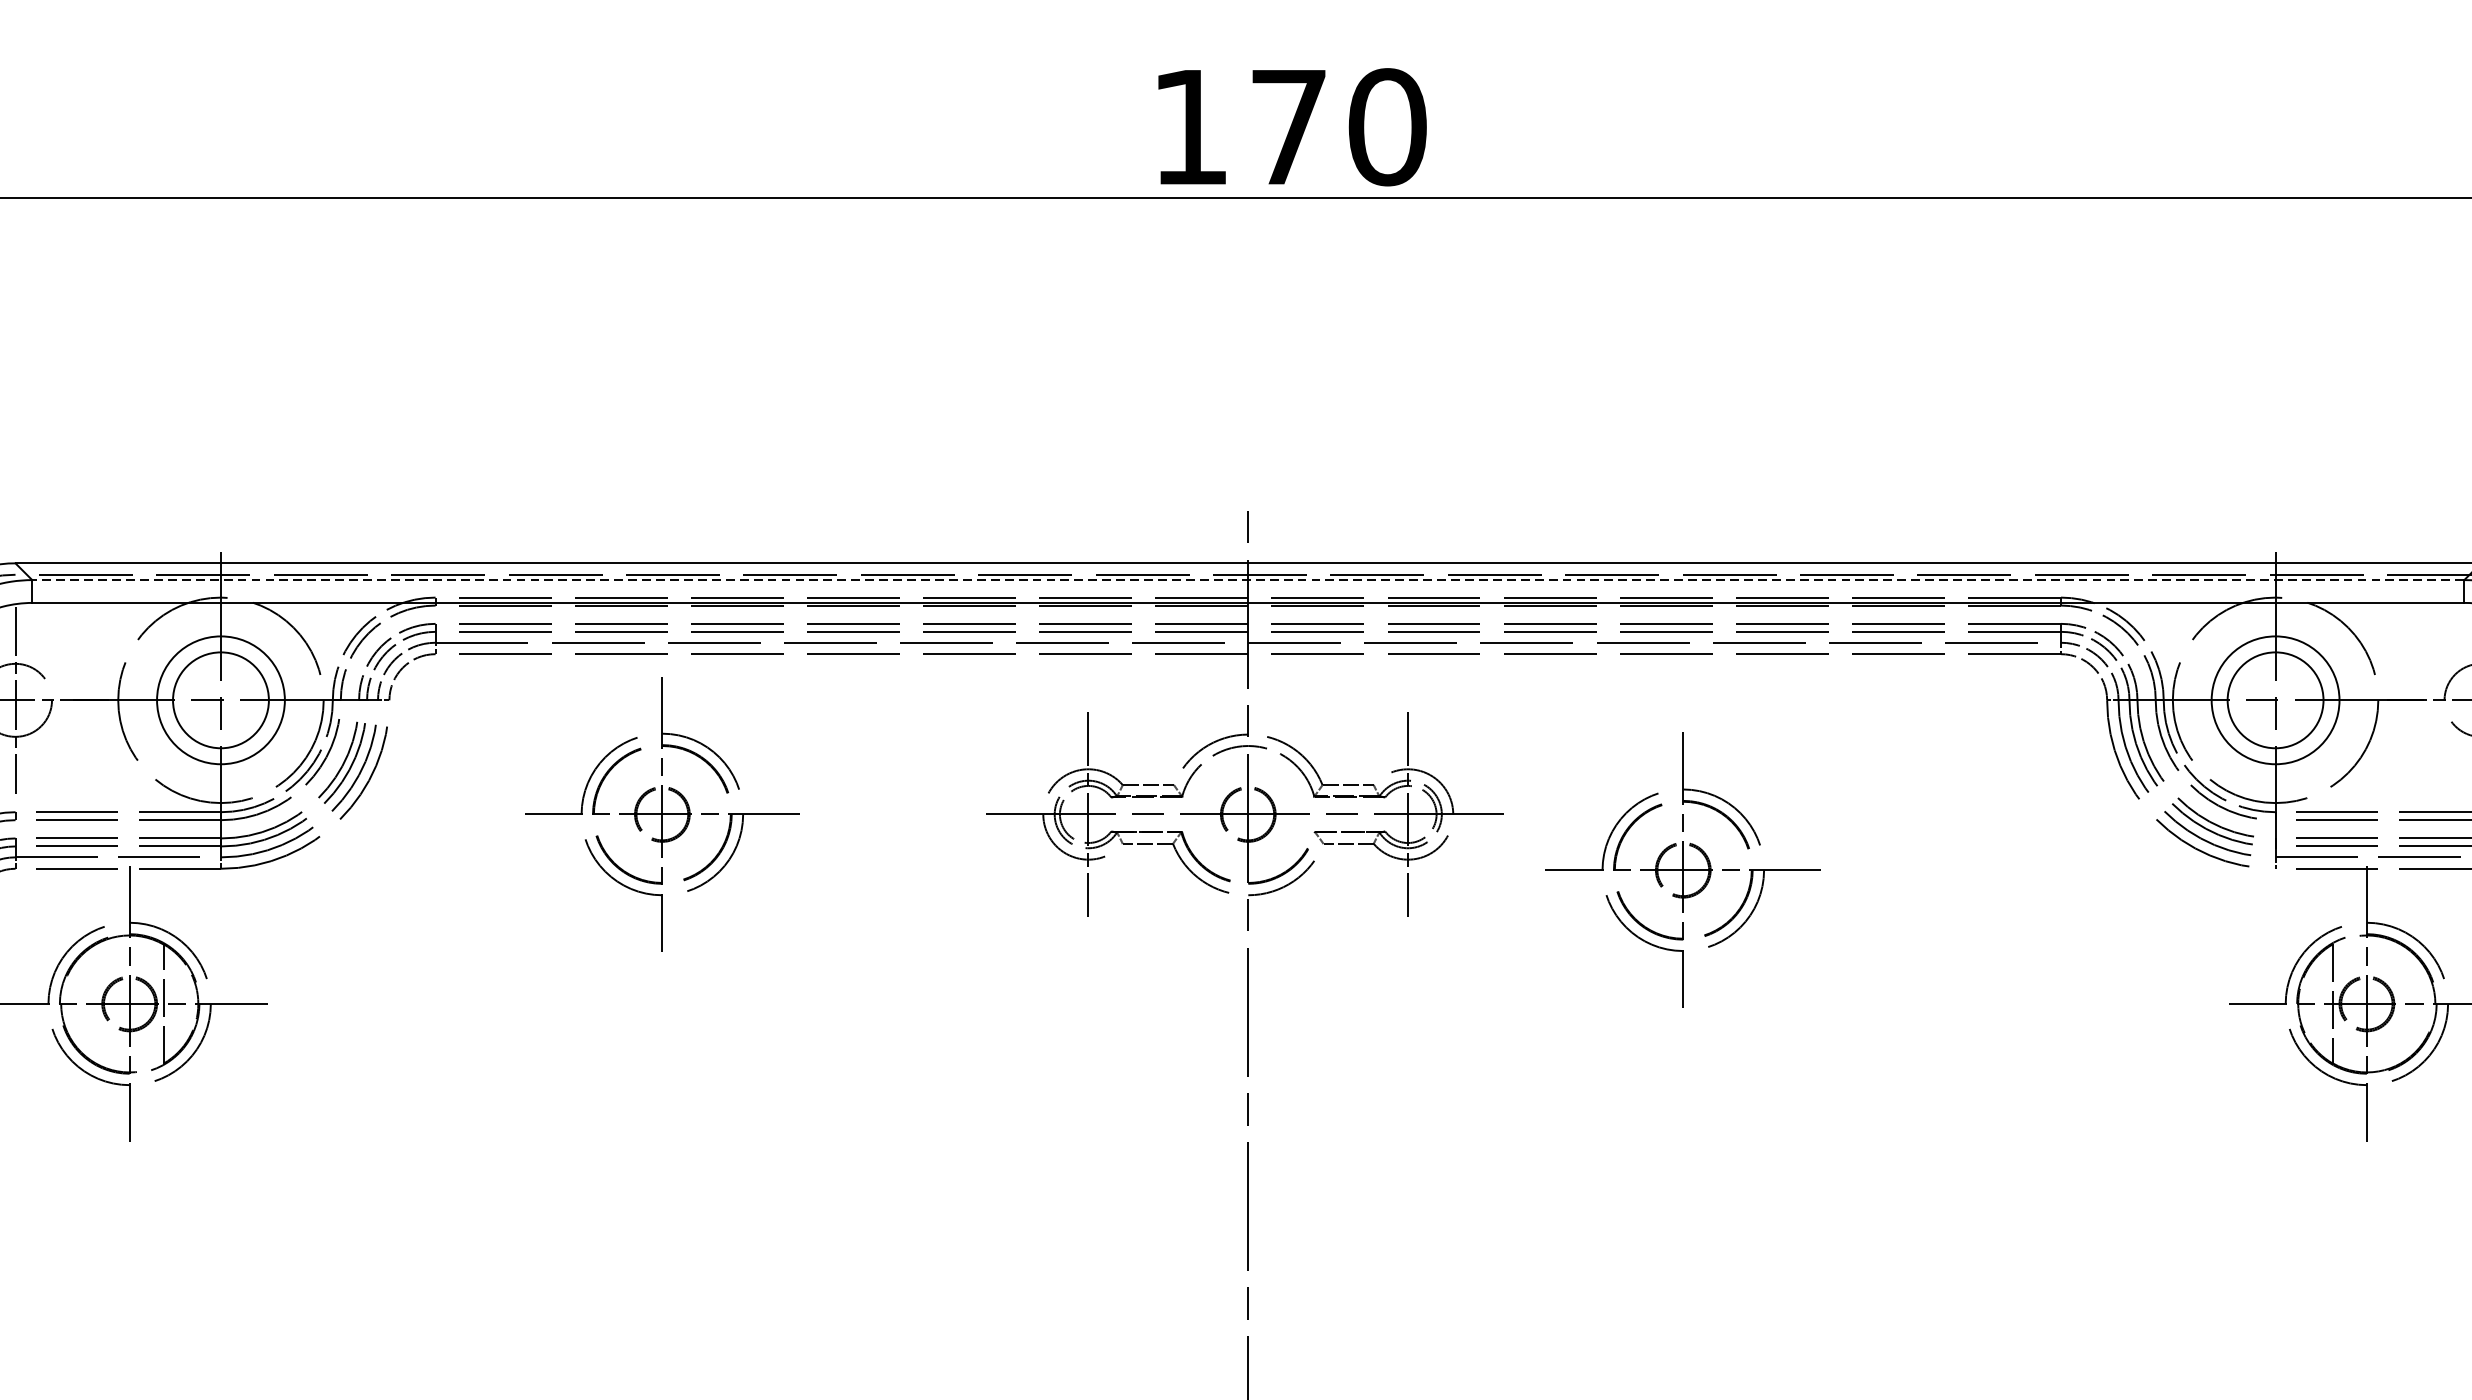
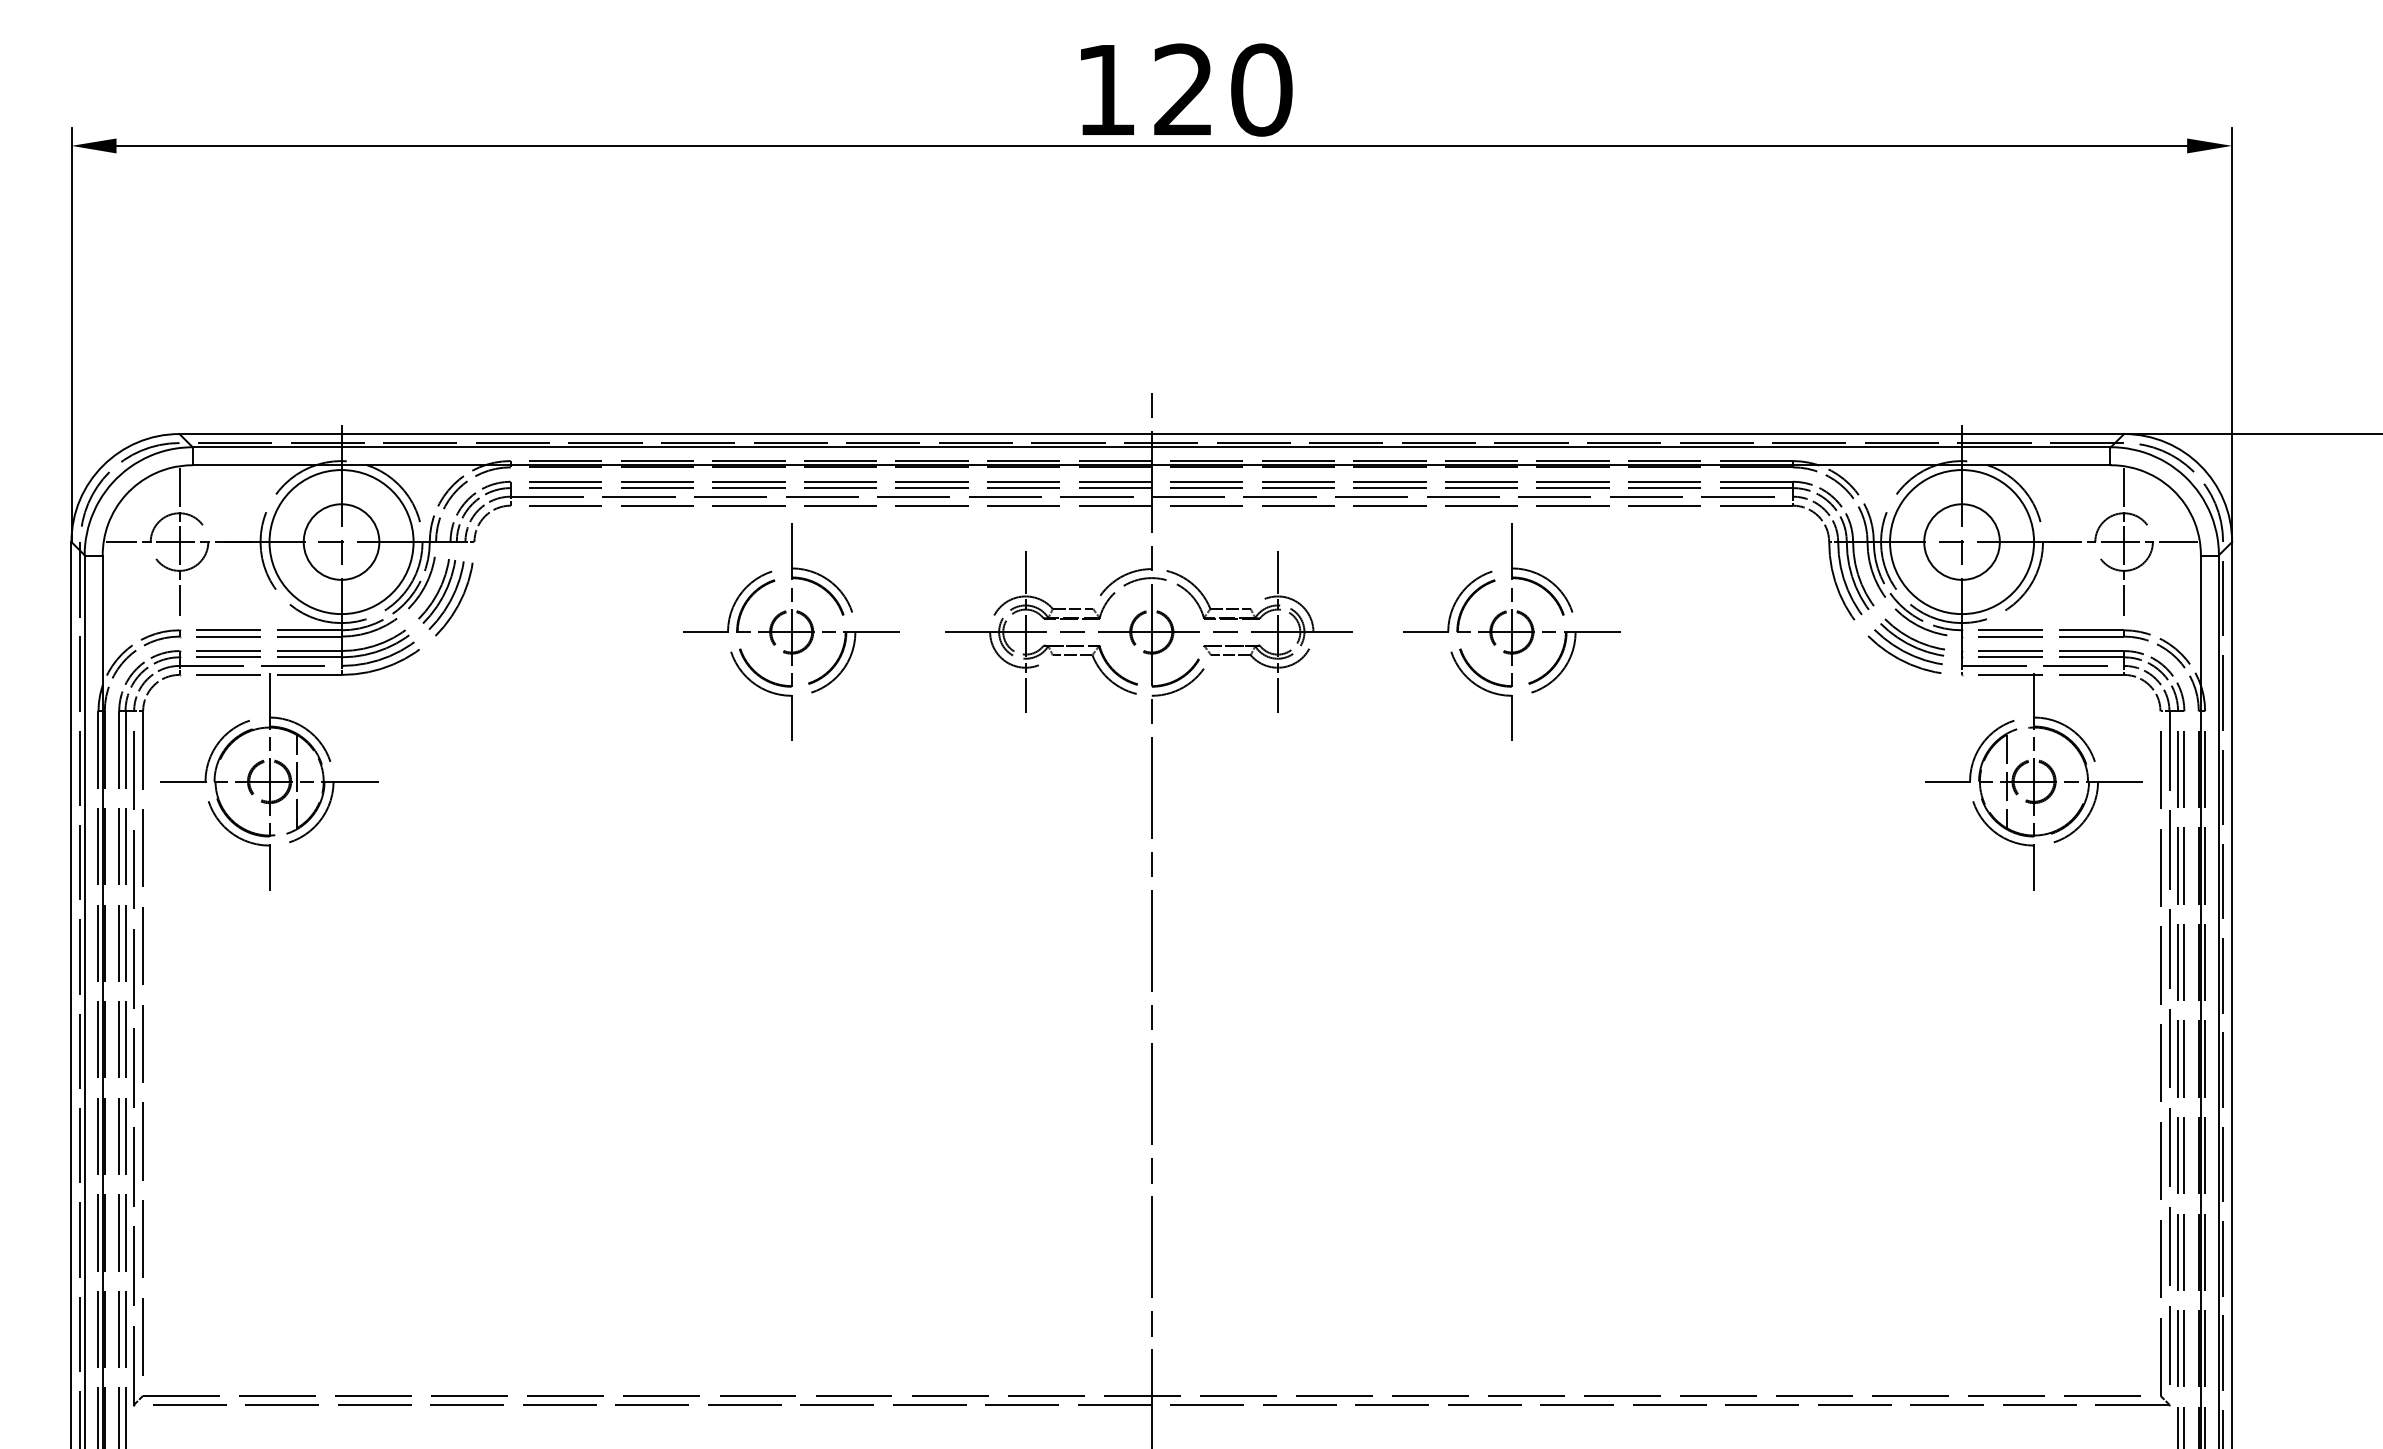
text: (1288, 125) -> (1183, 88), 170 -> 120
line: (1247, 580) -> (1151, 447), dashed -> solid
circle: (220, 700) -> (341, 542), size x1.43
circle: (2276, 700) -> (1962, 542), size x1.43
part: (662, 813) -> (791, 631), moved
part: (1682, 869) -> (1511, 631), moved

